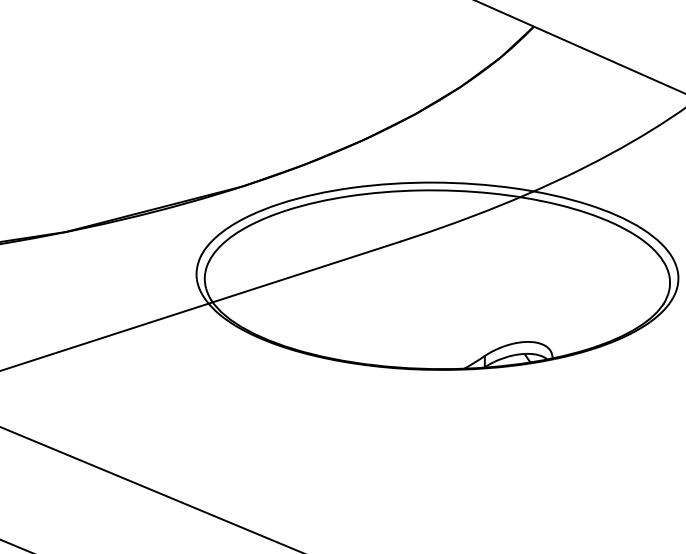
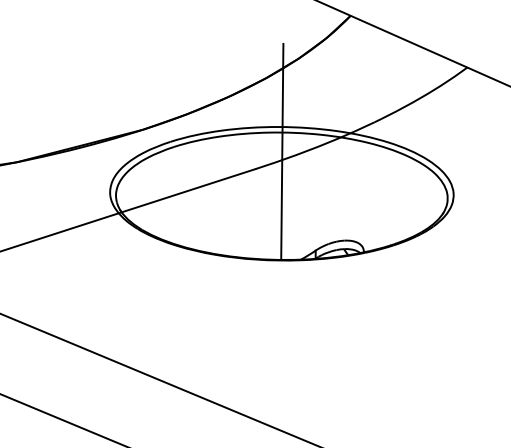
line: (438, 216) -> (282, 151), added

